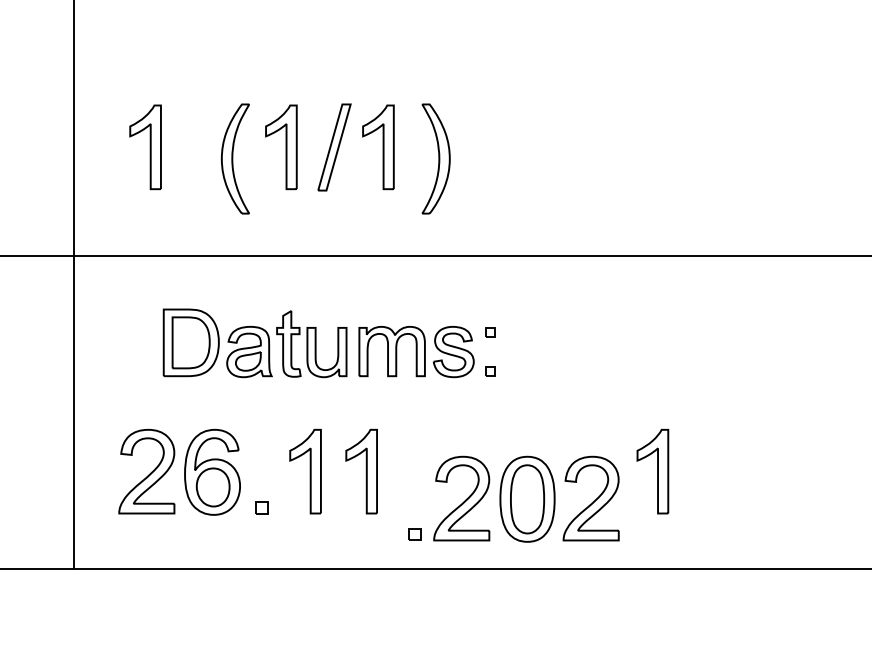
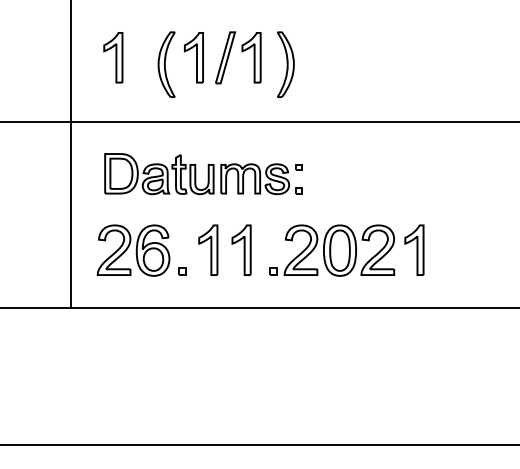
part: (329, 344) -> (203, 174), moved
part: (514, 499) -> (332, 250), moved

